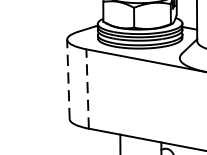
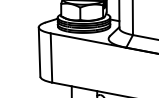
line: (68, 80) -> (39, 52), dashed -> solid
line: (87, 89) -> (51, 58), dashed -> solid

